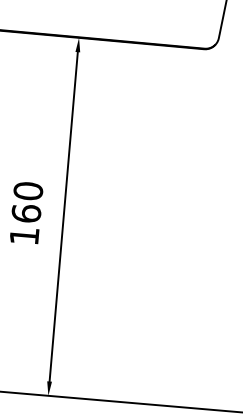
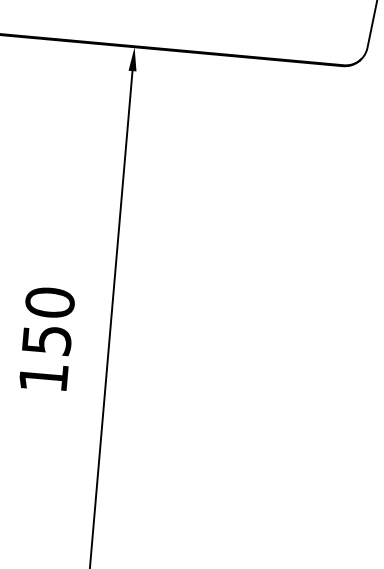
text: (26, 214) -> (46, 341), 160 -> 150

